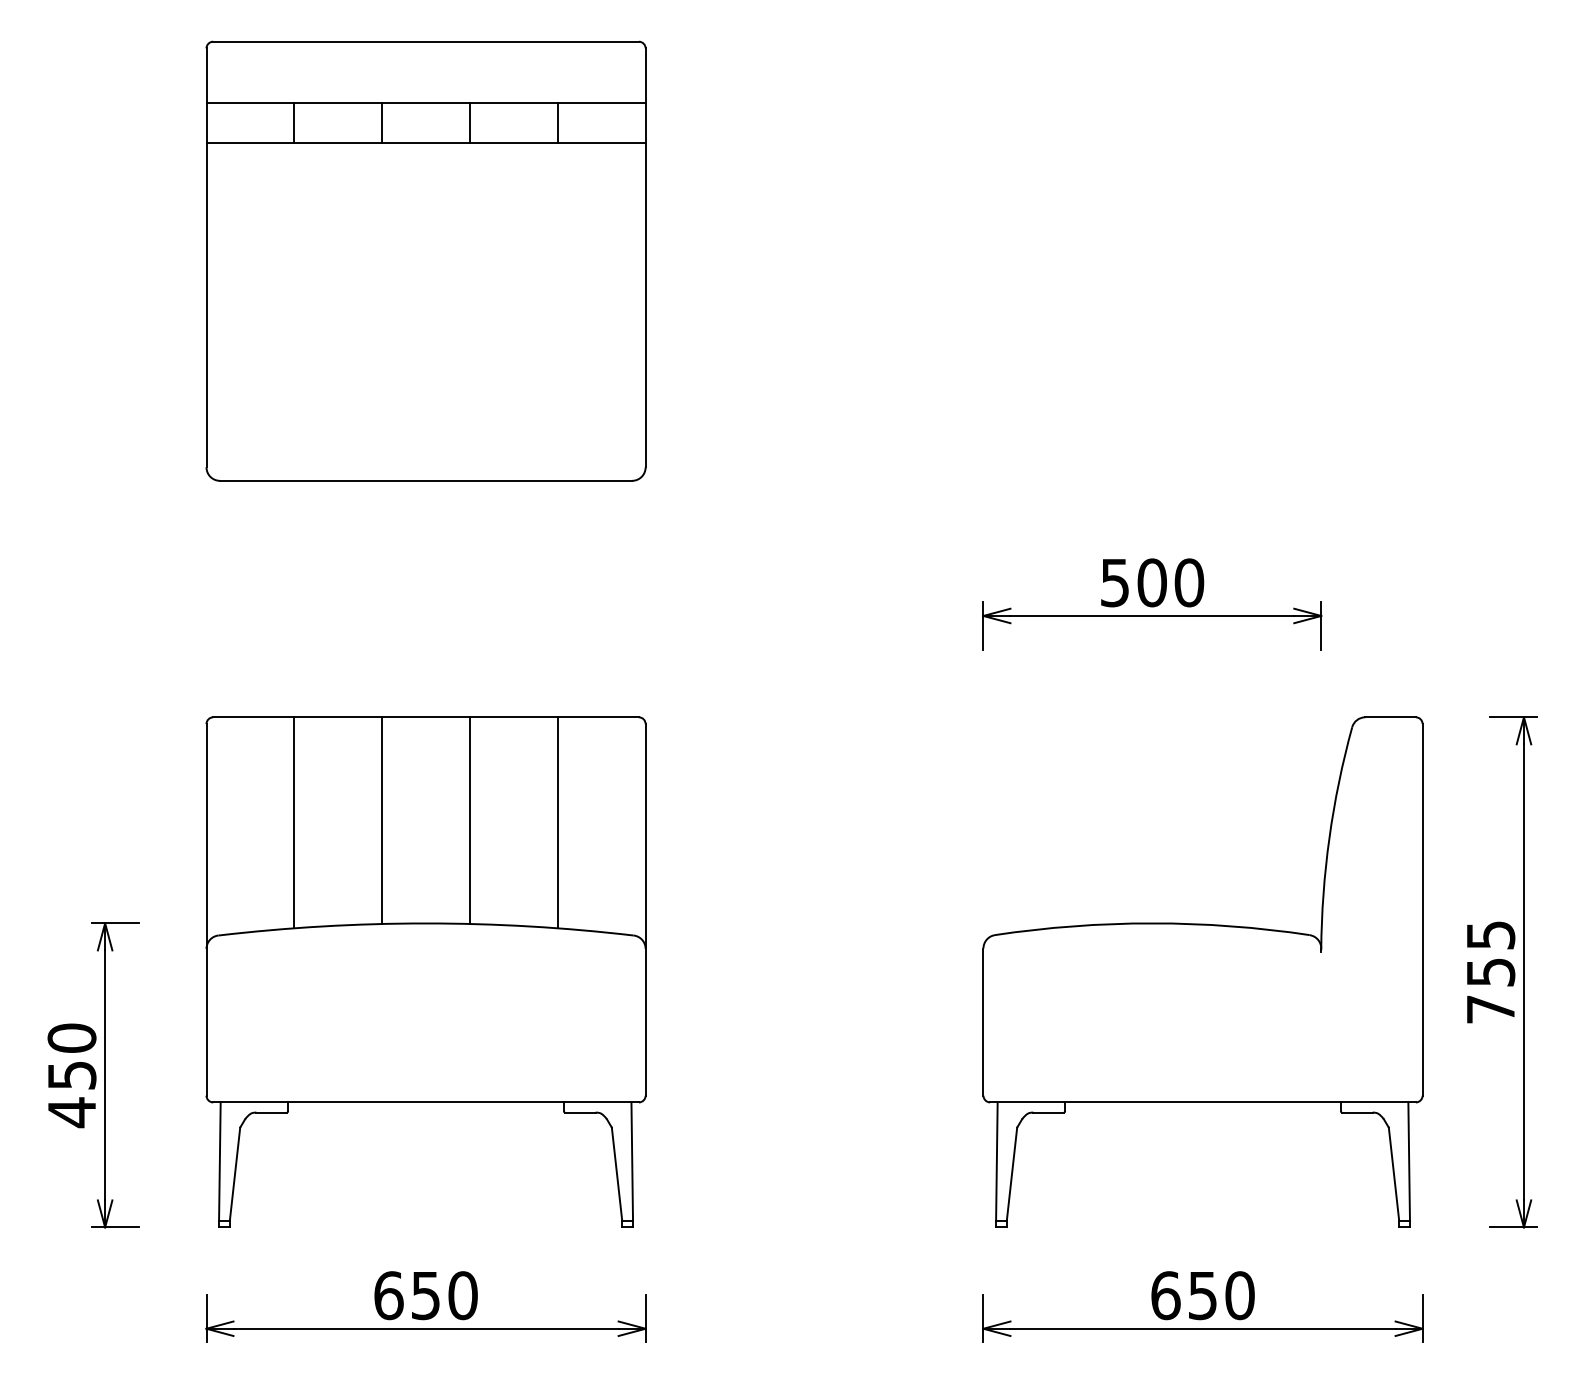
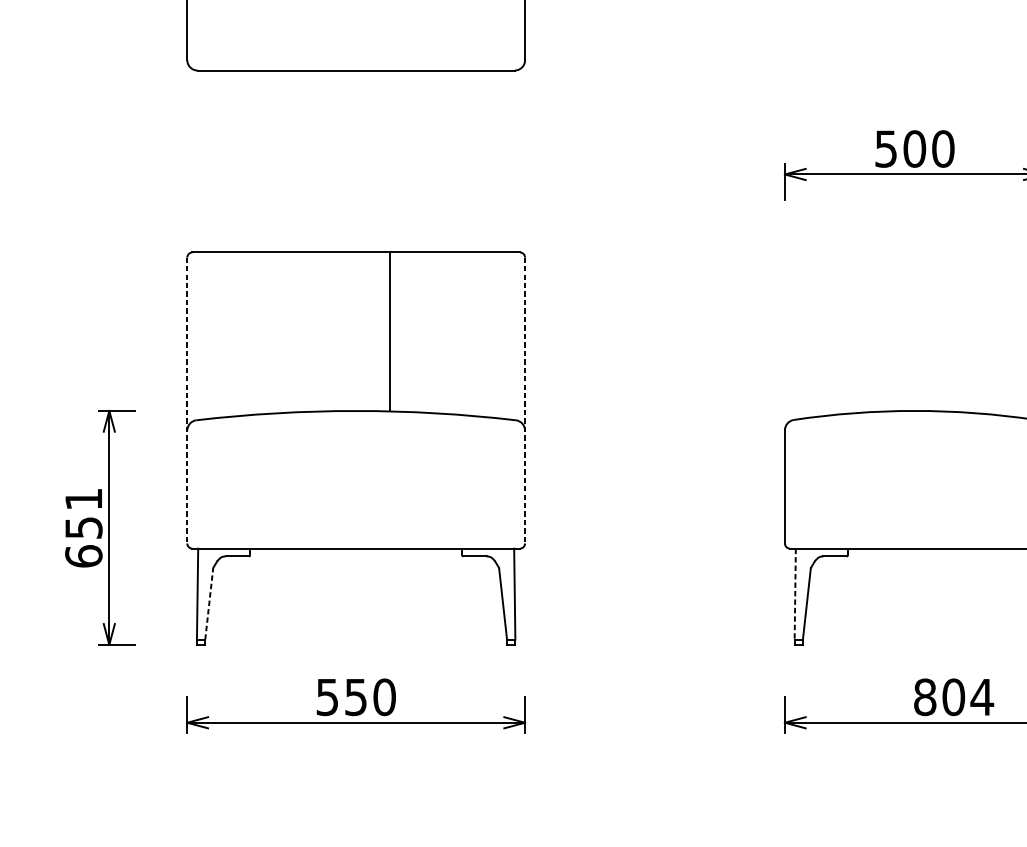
line: (382, 820) -> (322, 331), removed
line: (294, 822) -> (254, 333), removed
line: (557, 822) -> (457, 333), removed
line: (206, 909) -> (187, 400), solid -> dashed
line: (645, 909) -> (524, 400), solid -> dashed
text: (71, 1075) -> (83, 527), 450 -> 651
line: (996, 1162) -> (794, 594), solid -> dashed
line: (235, 1174) -> (209, 604), solid -> dashed
text: (388, 1295) -> (327, 697), 650 -> 550
text: (1203, 1295) -> (954, 697), 650 -> 804

